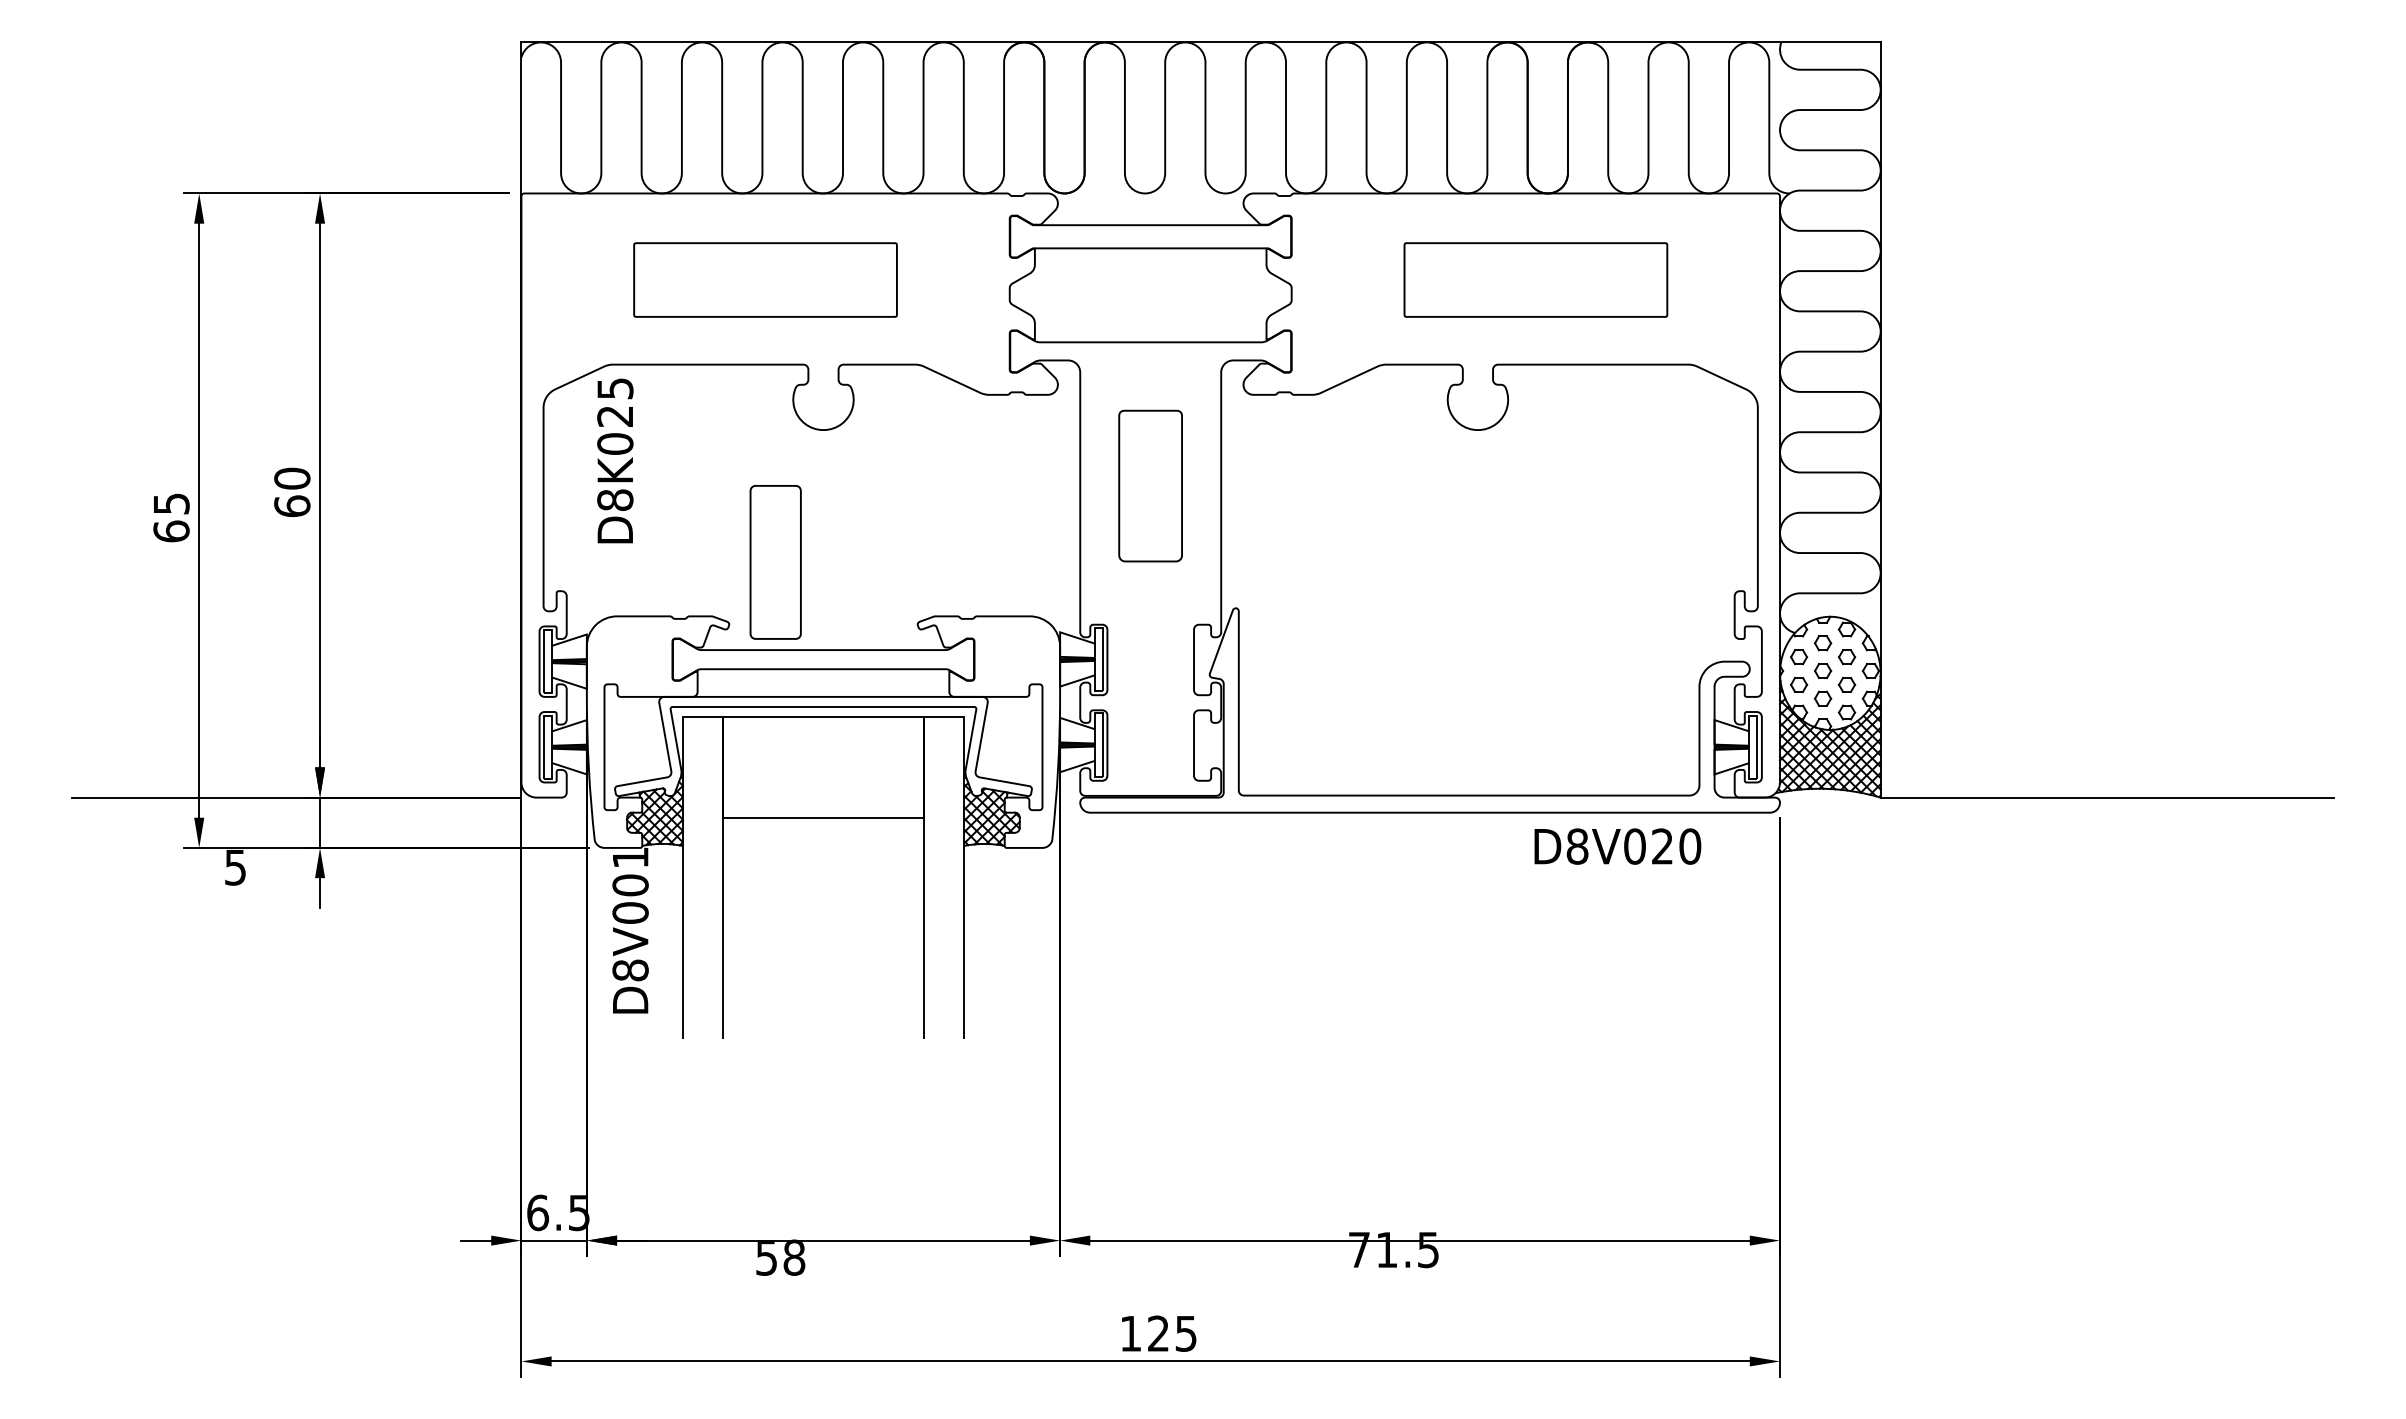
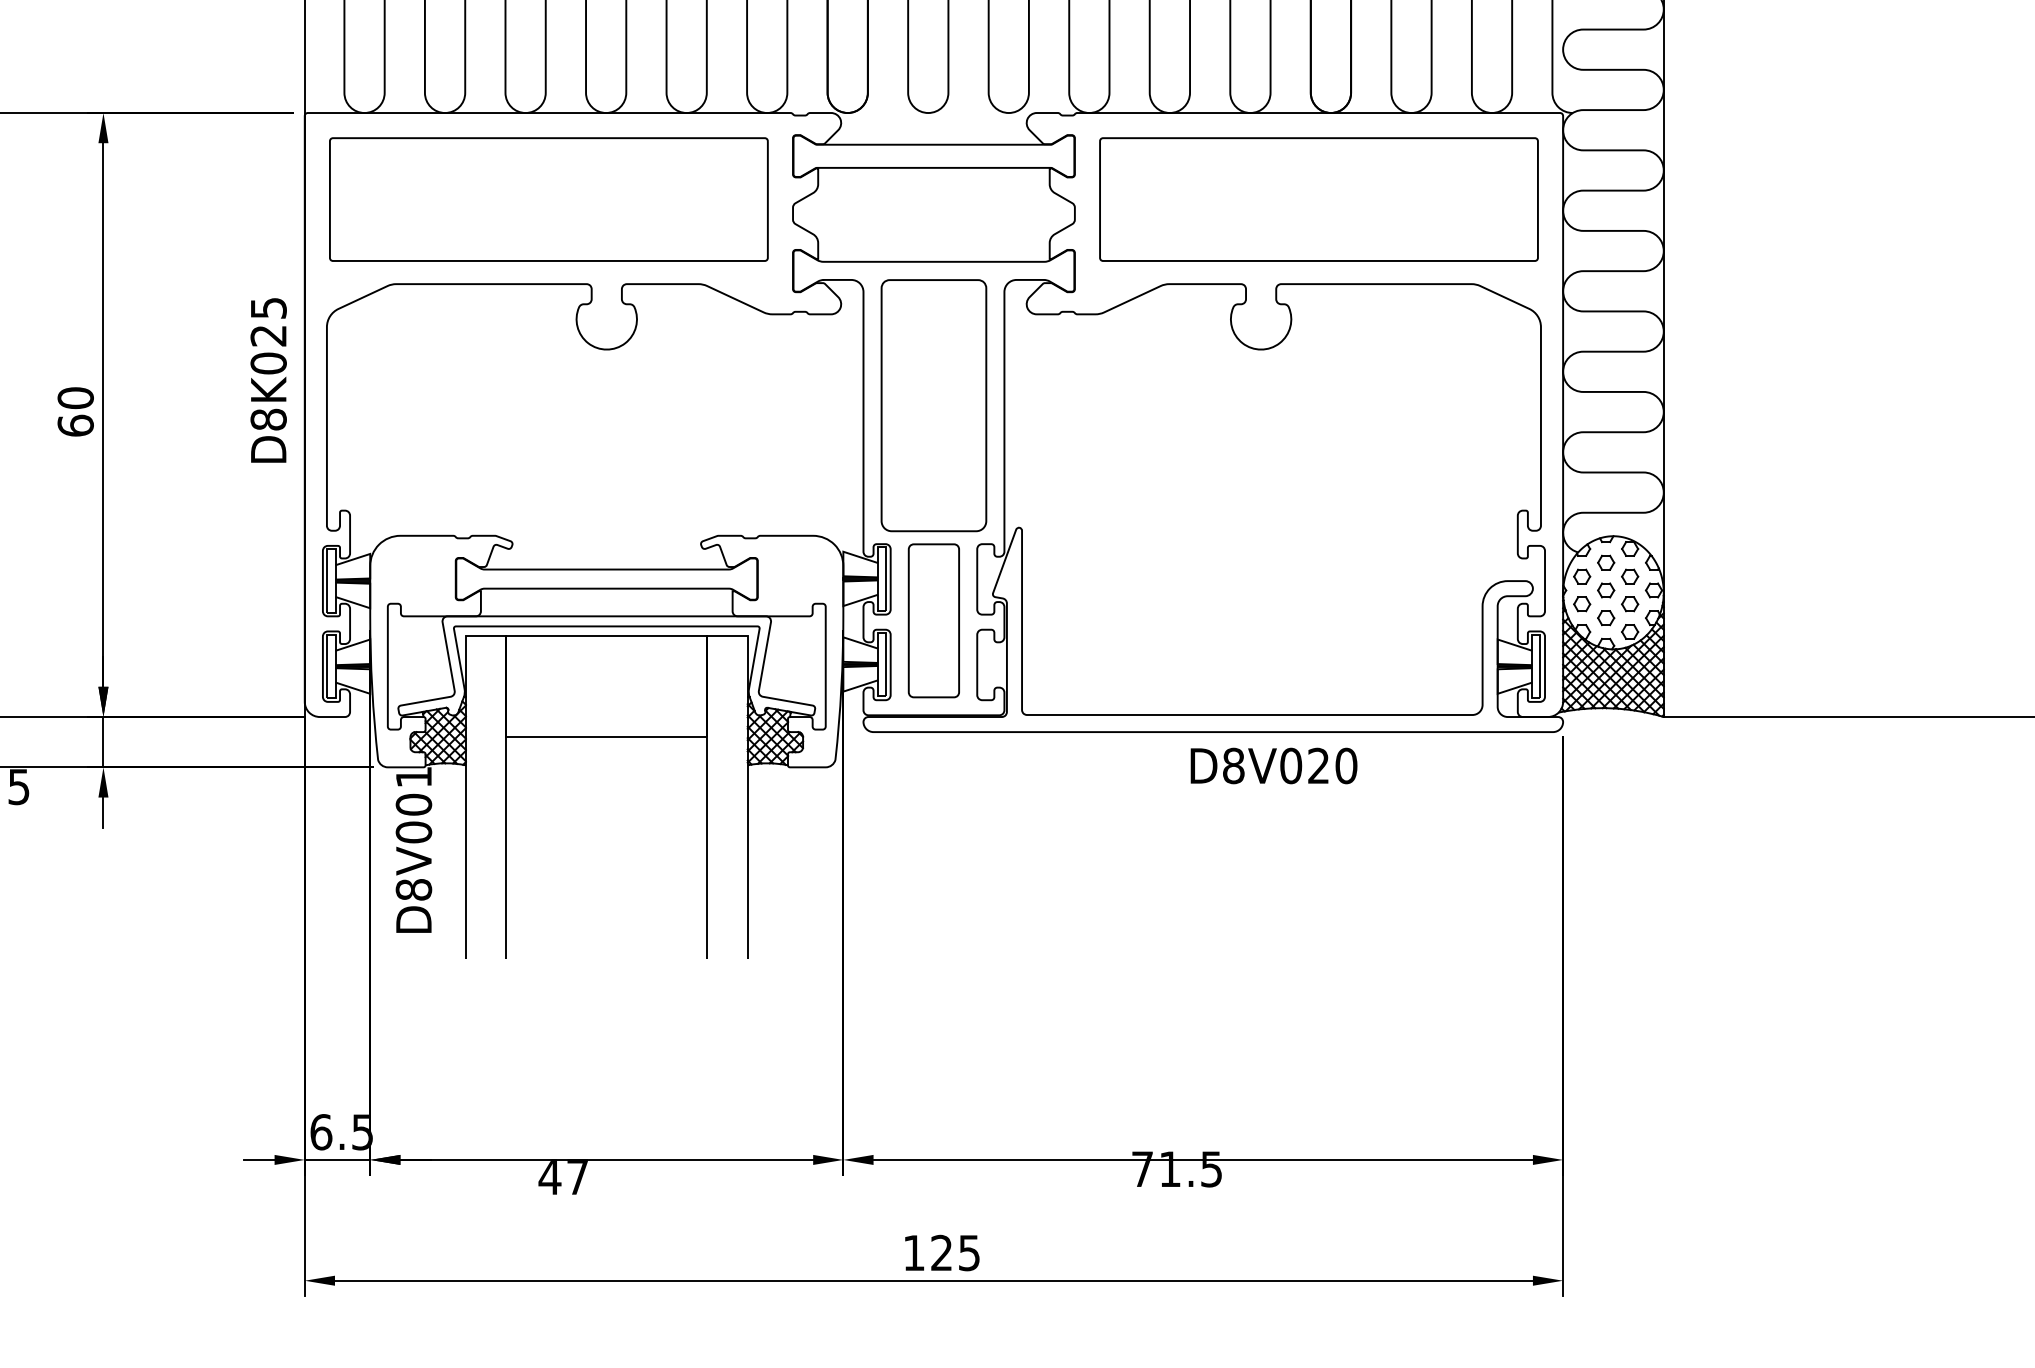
part: (765, 279) -> (548, 199), size x1.67
part: (1535, 279) -> (1318, 199), size x1.67
text: (615, 460) -> (268, 379), moved
part: (1150, 485) -> (933, 404), size x1.67
part: (775, 562) -> (933, 620), moved
text: (1617, 846) -> (1273, 765), moved
text: (780, 1257) -> (563, 1176), 58 -> 47

